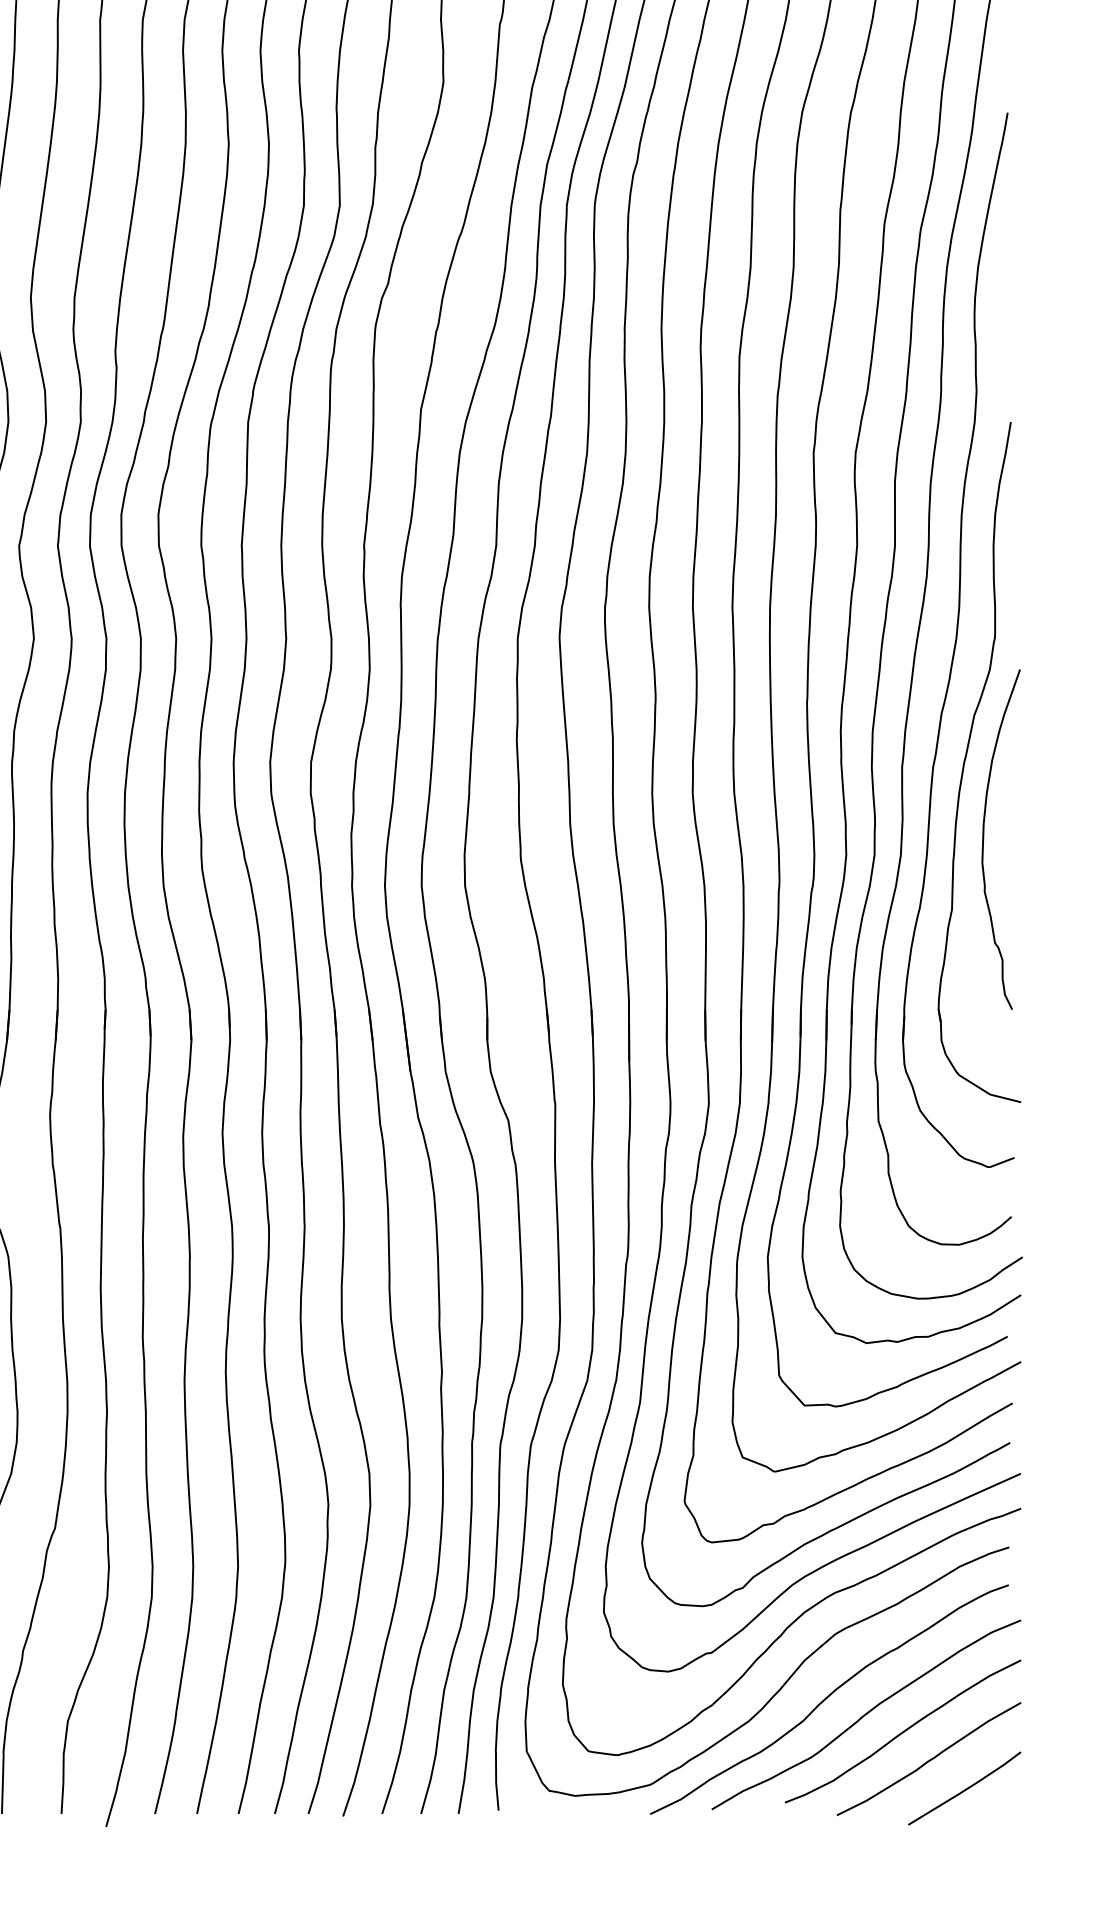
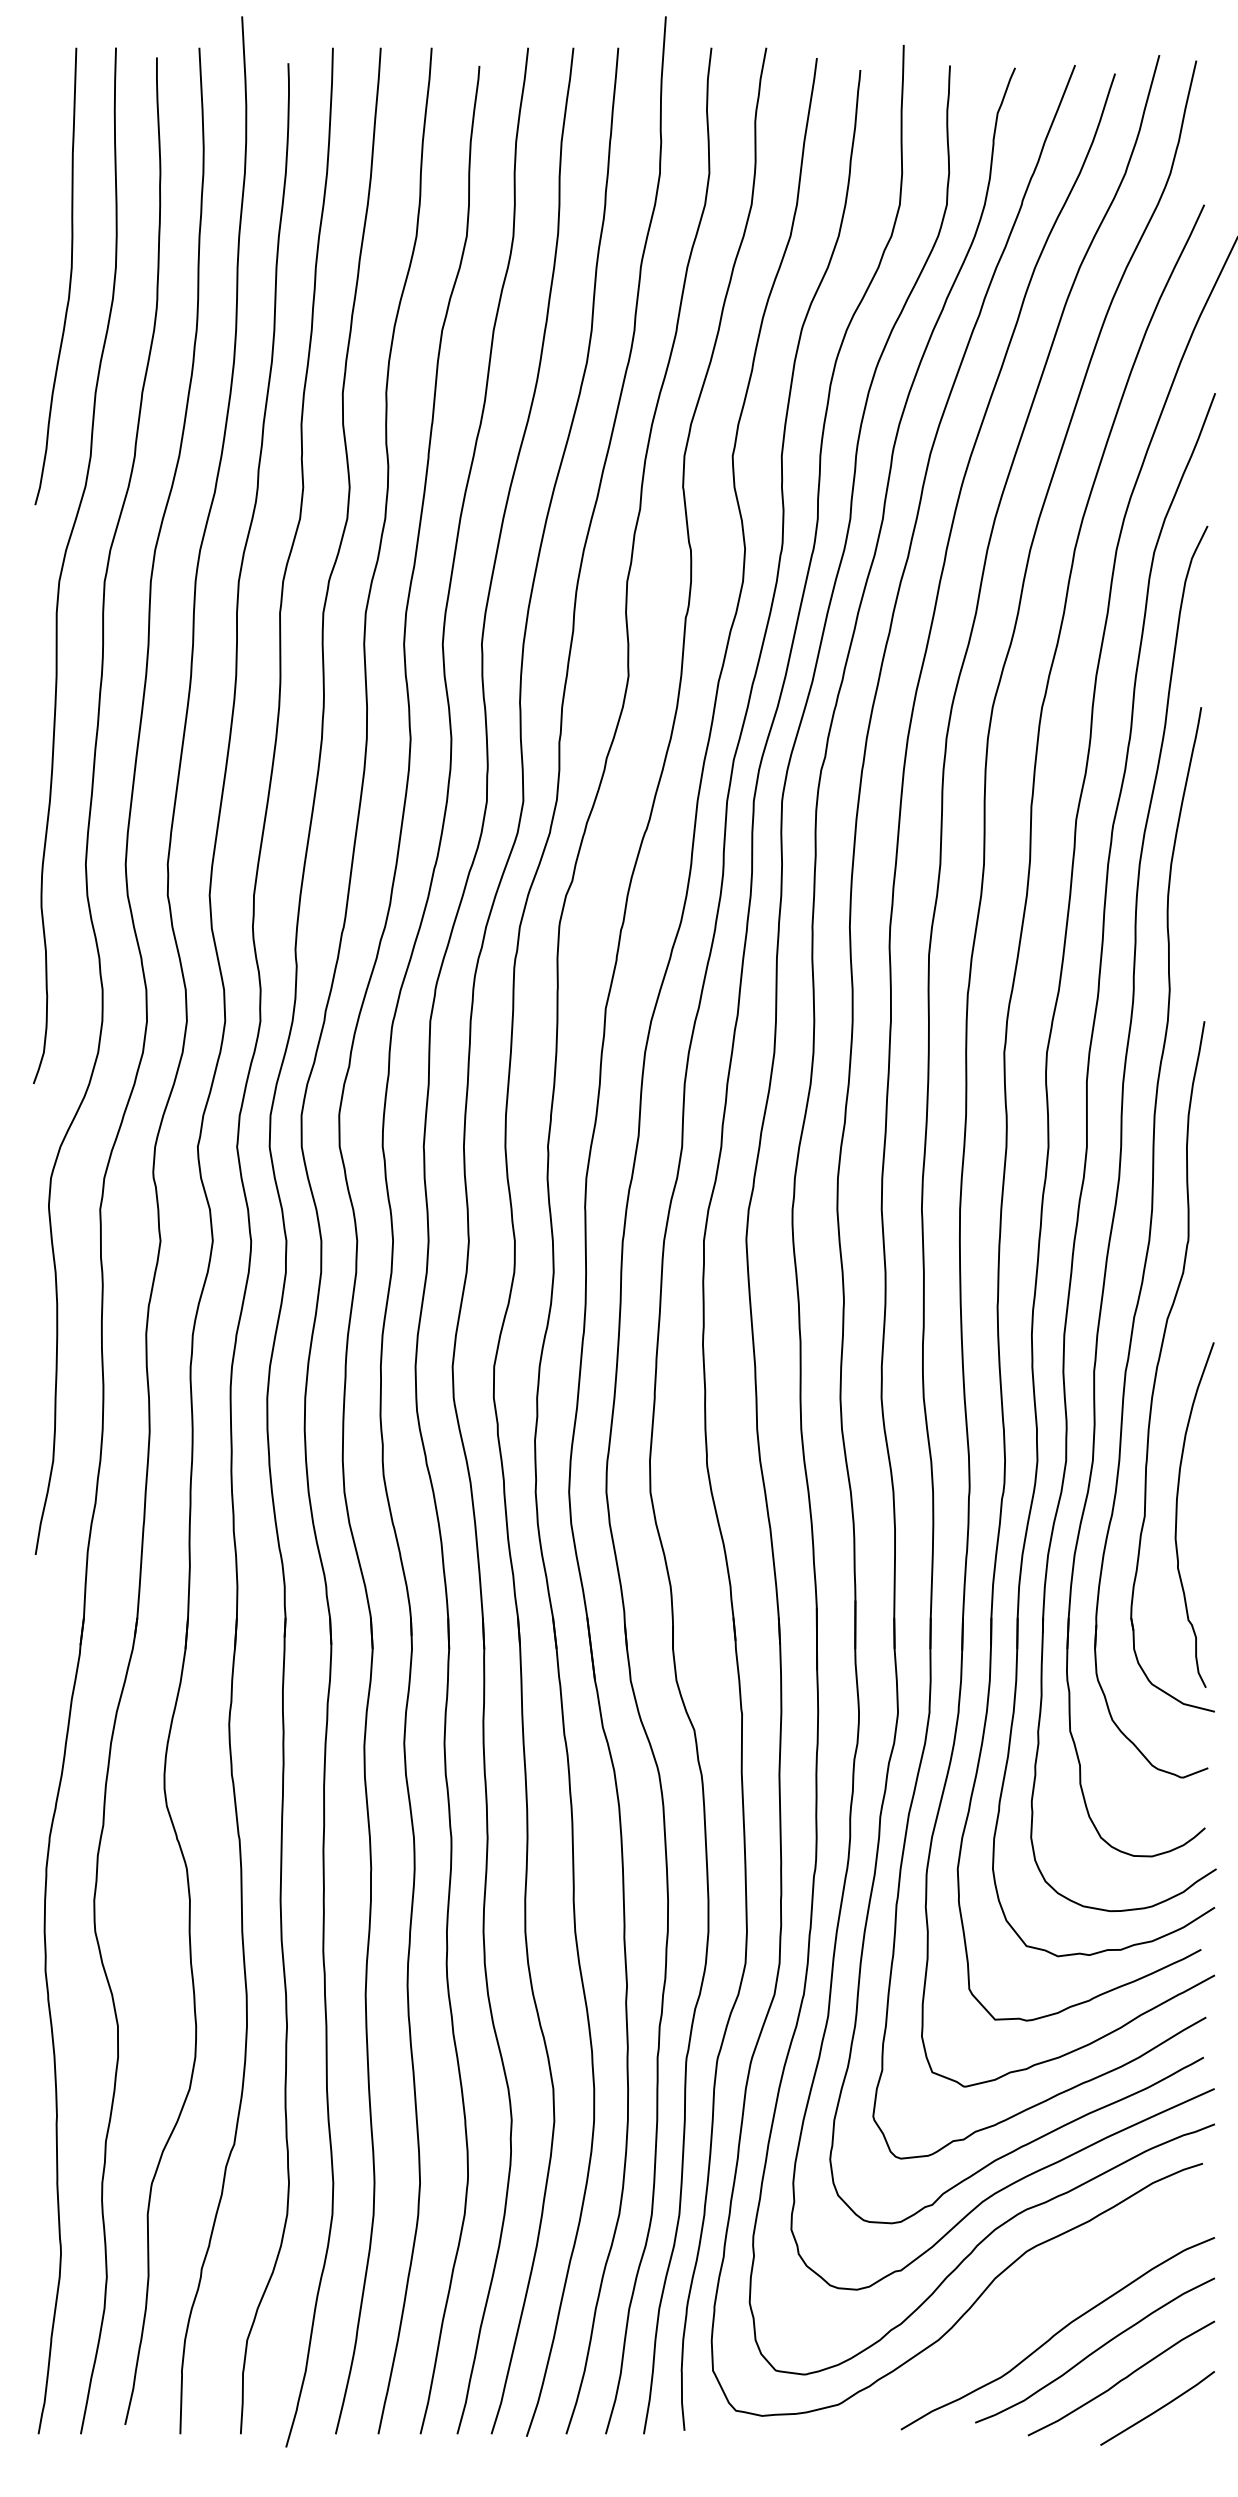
curve: (984, 838) -> (1177, 1514), moved
curve: (829, 1696) -> (1020, 2315), removed

